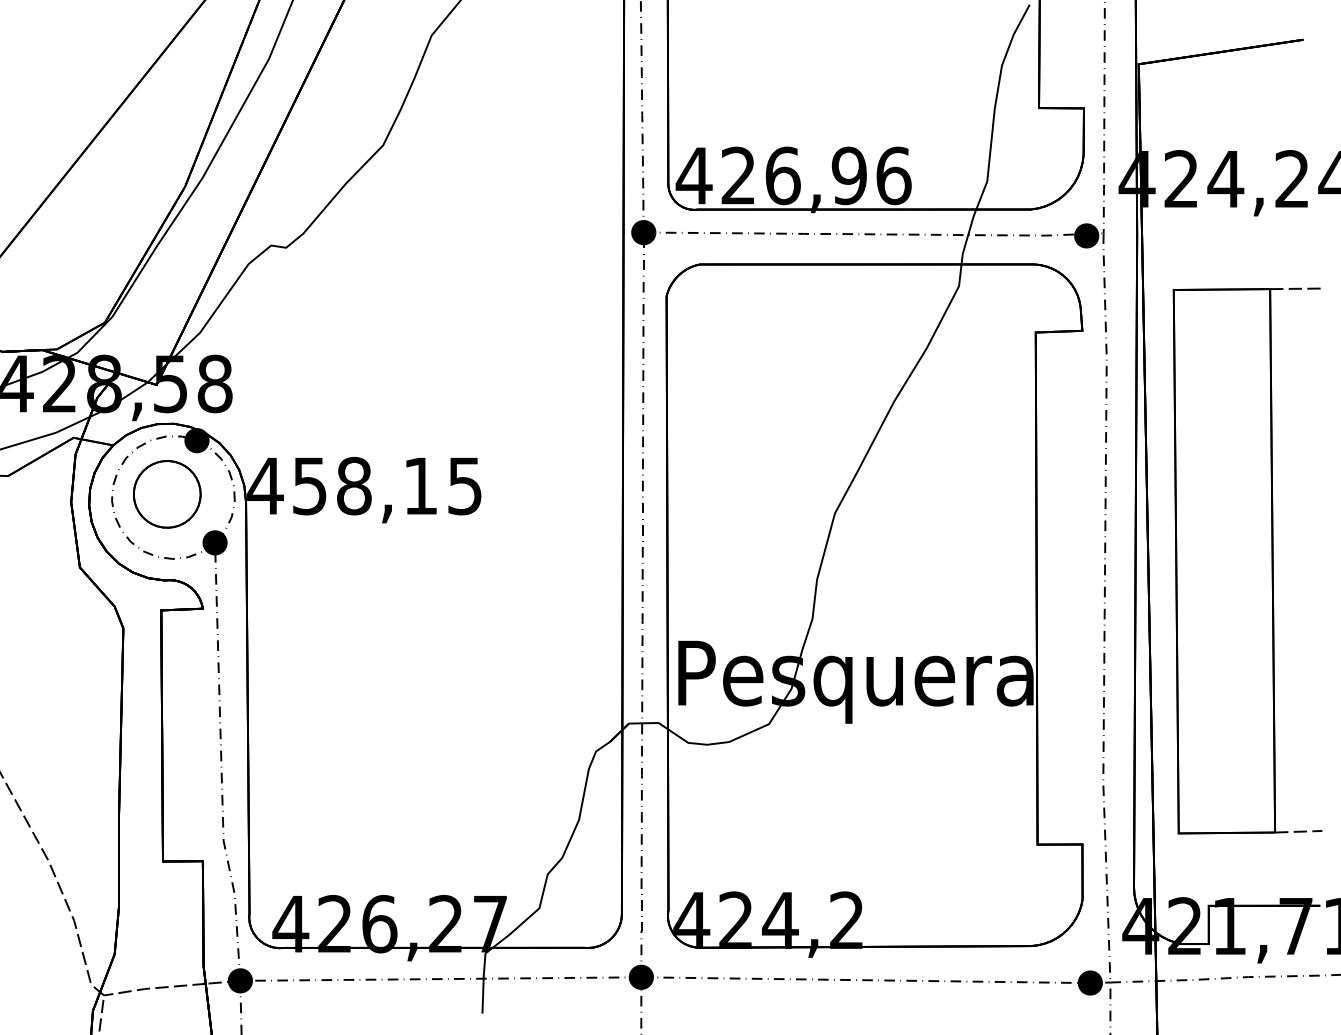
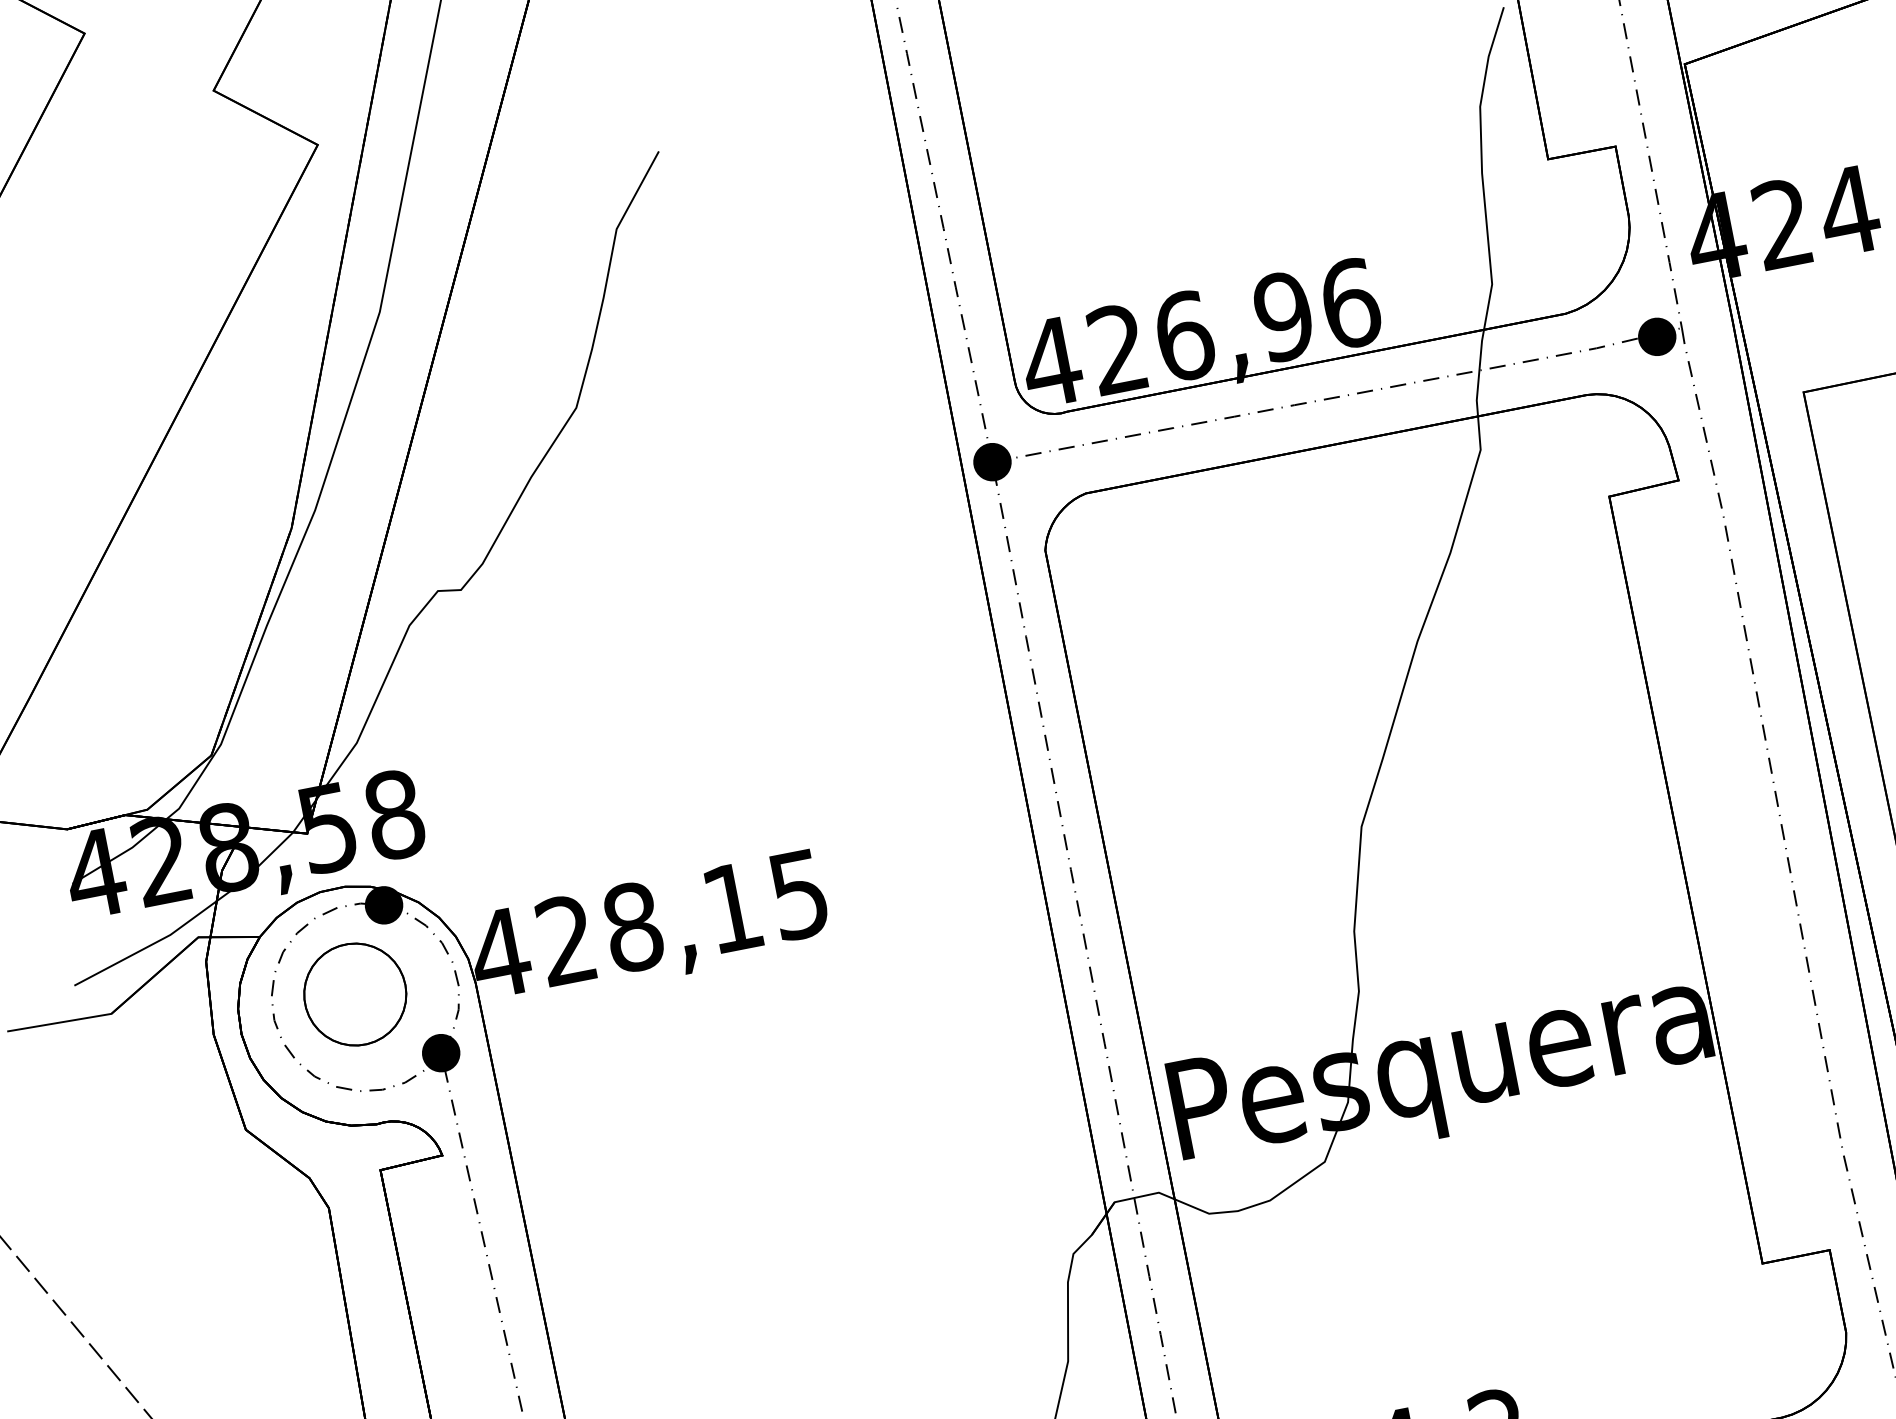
text: (309, 485) -> (565, 939), 458,15 -> 428,15

